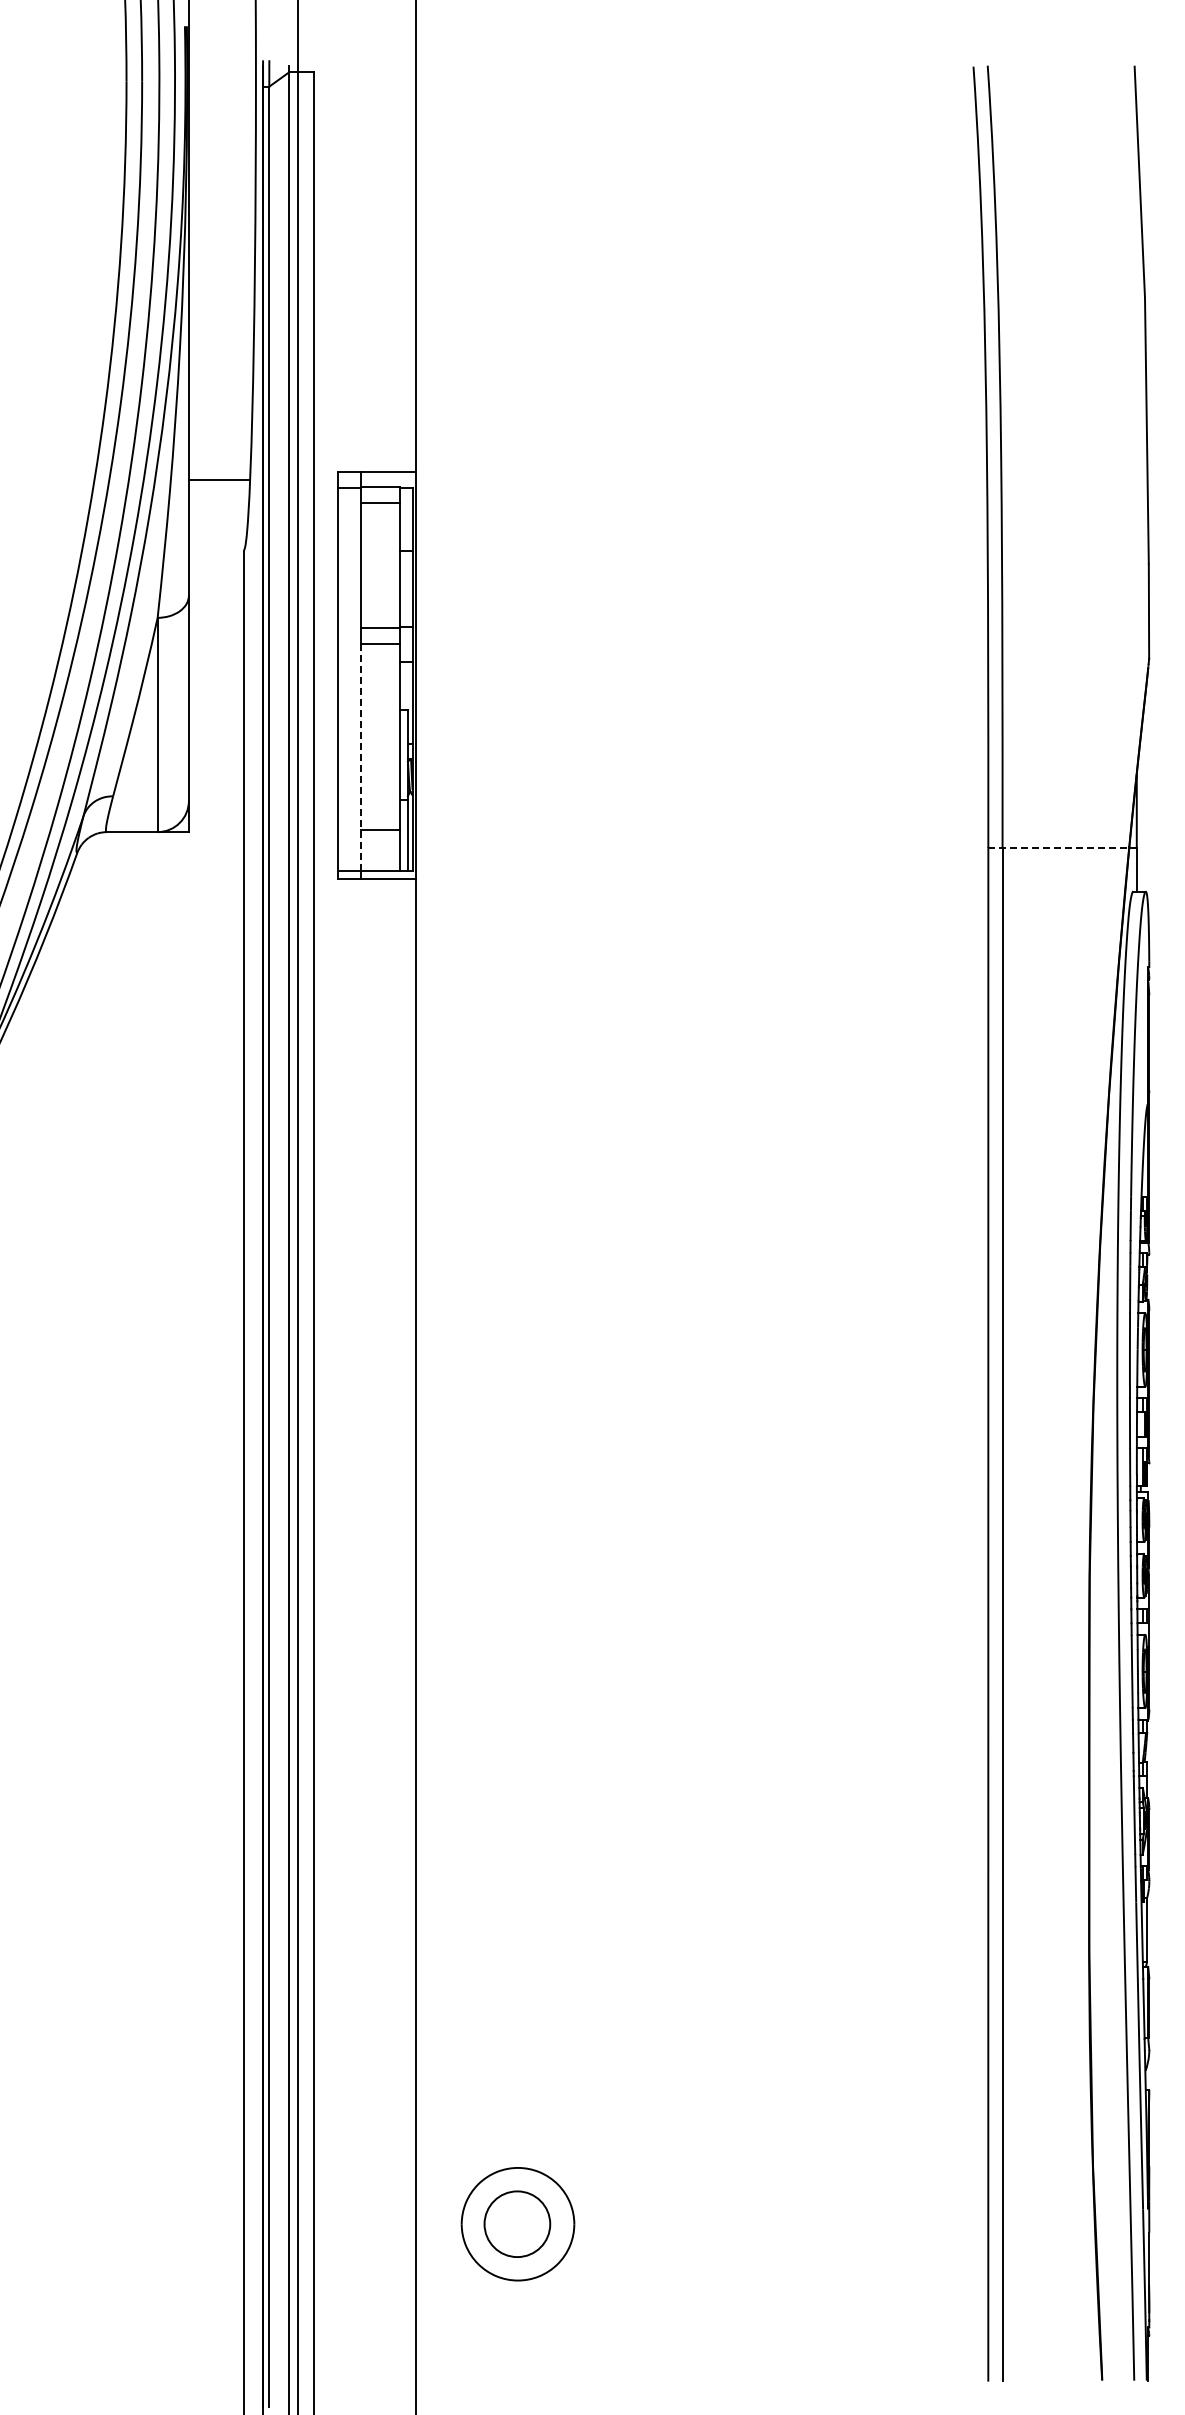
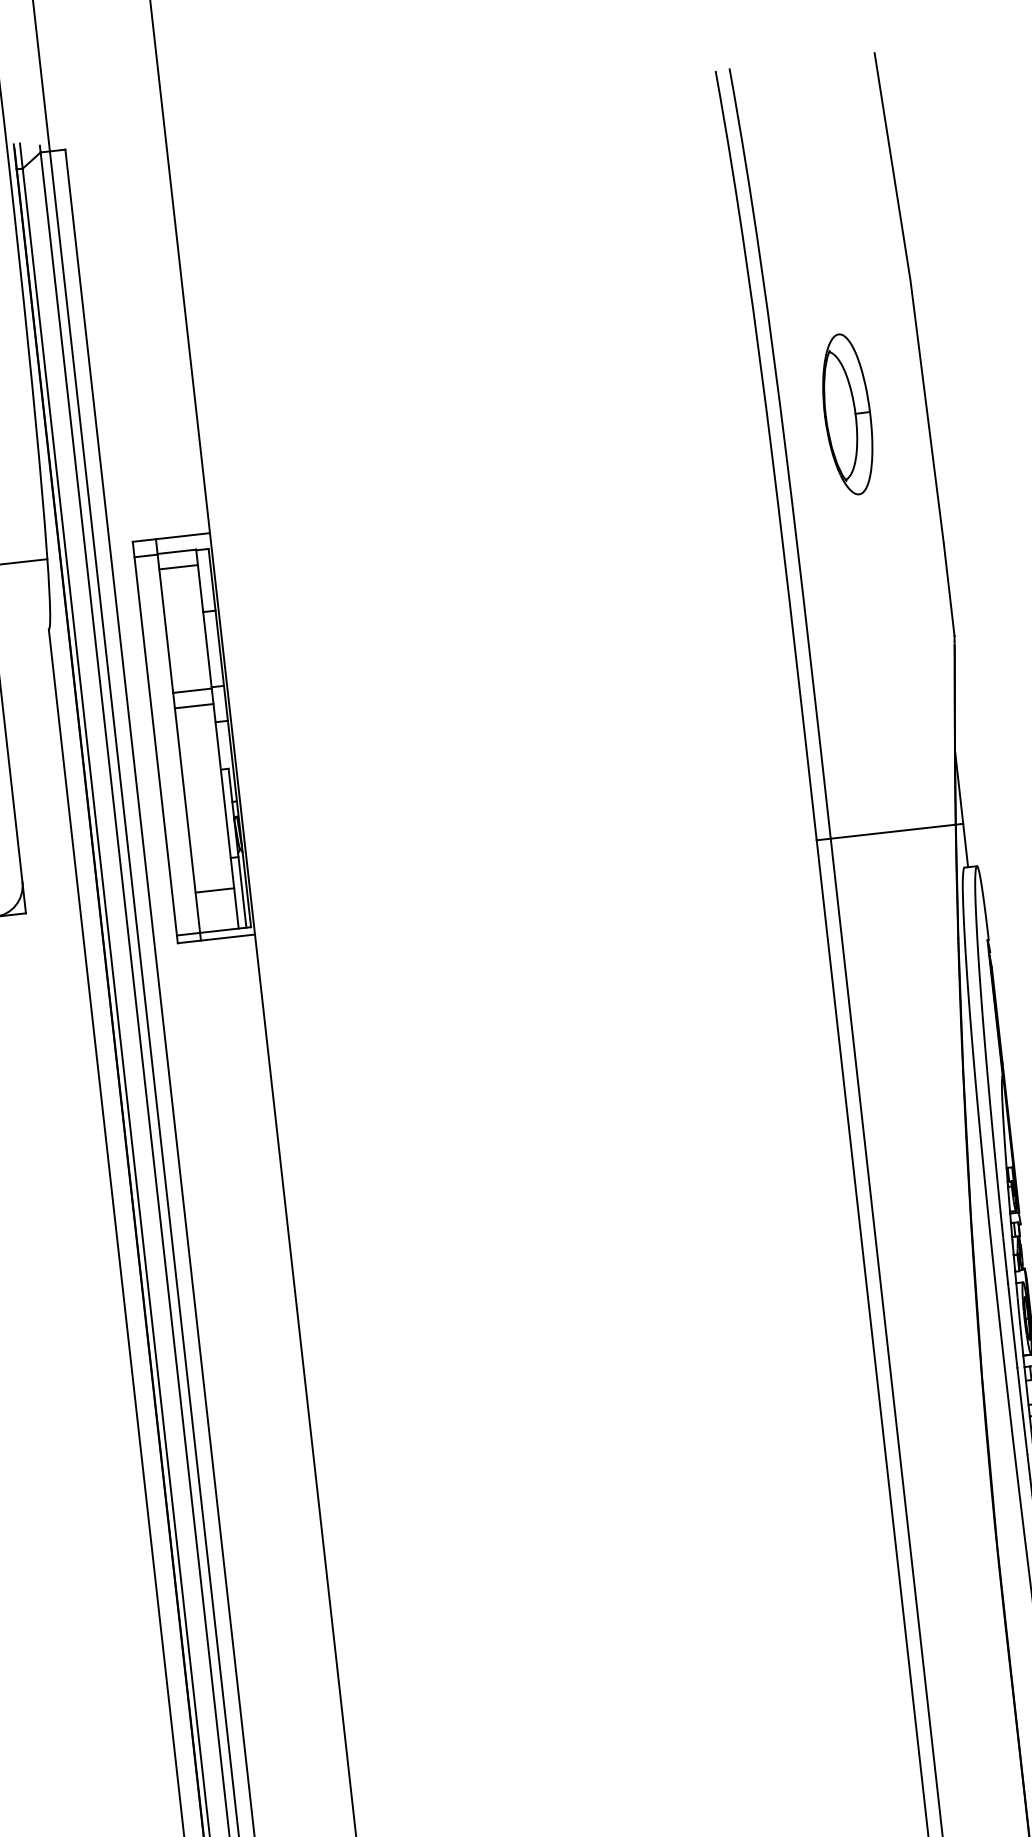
part: (1066, 425) -> (847, 414), added
line: (360, 757) -> (187, 820), dashed -> solid
line: (1059, 847) -> (886, 832), dashed -> solid

